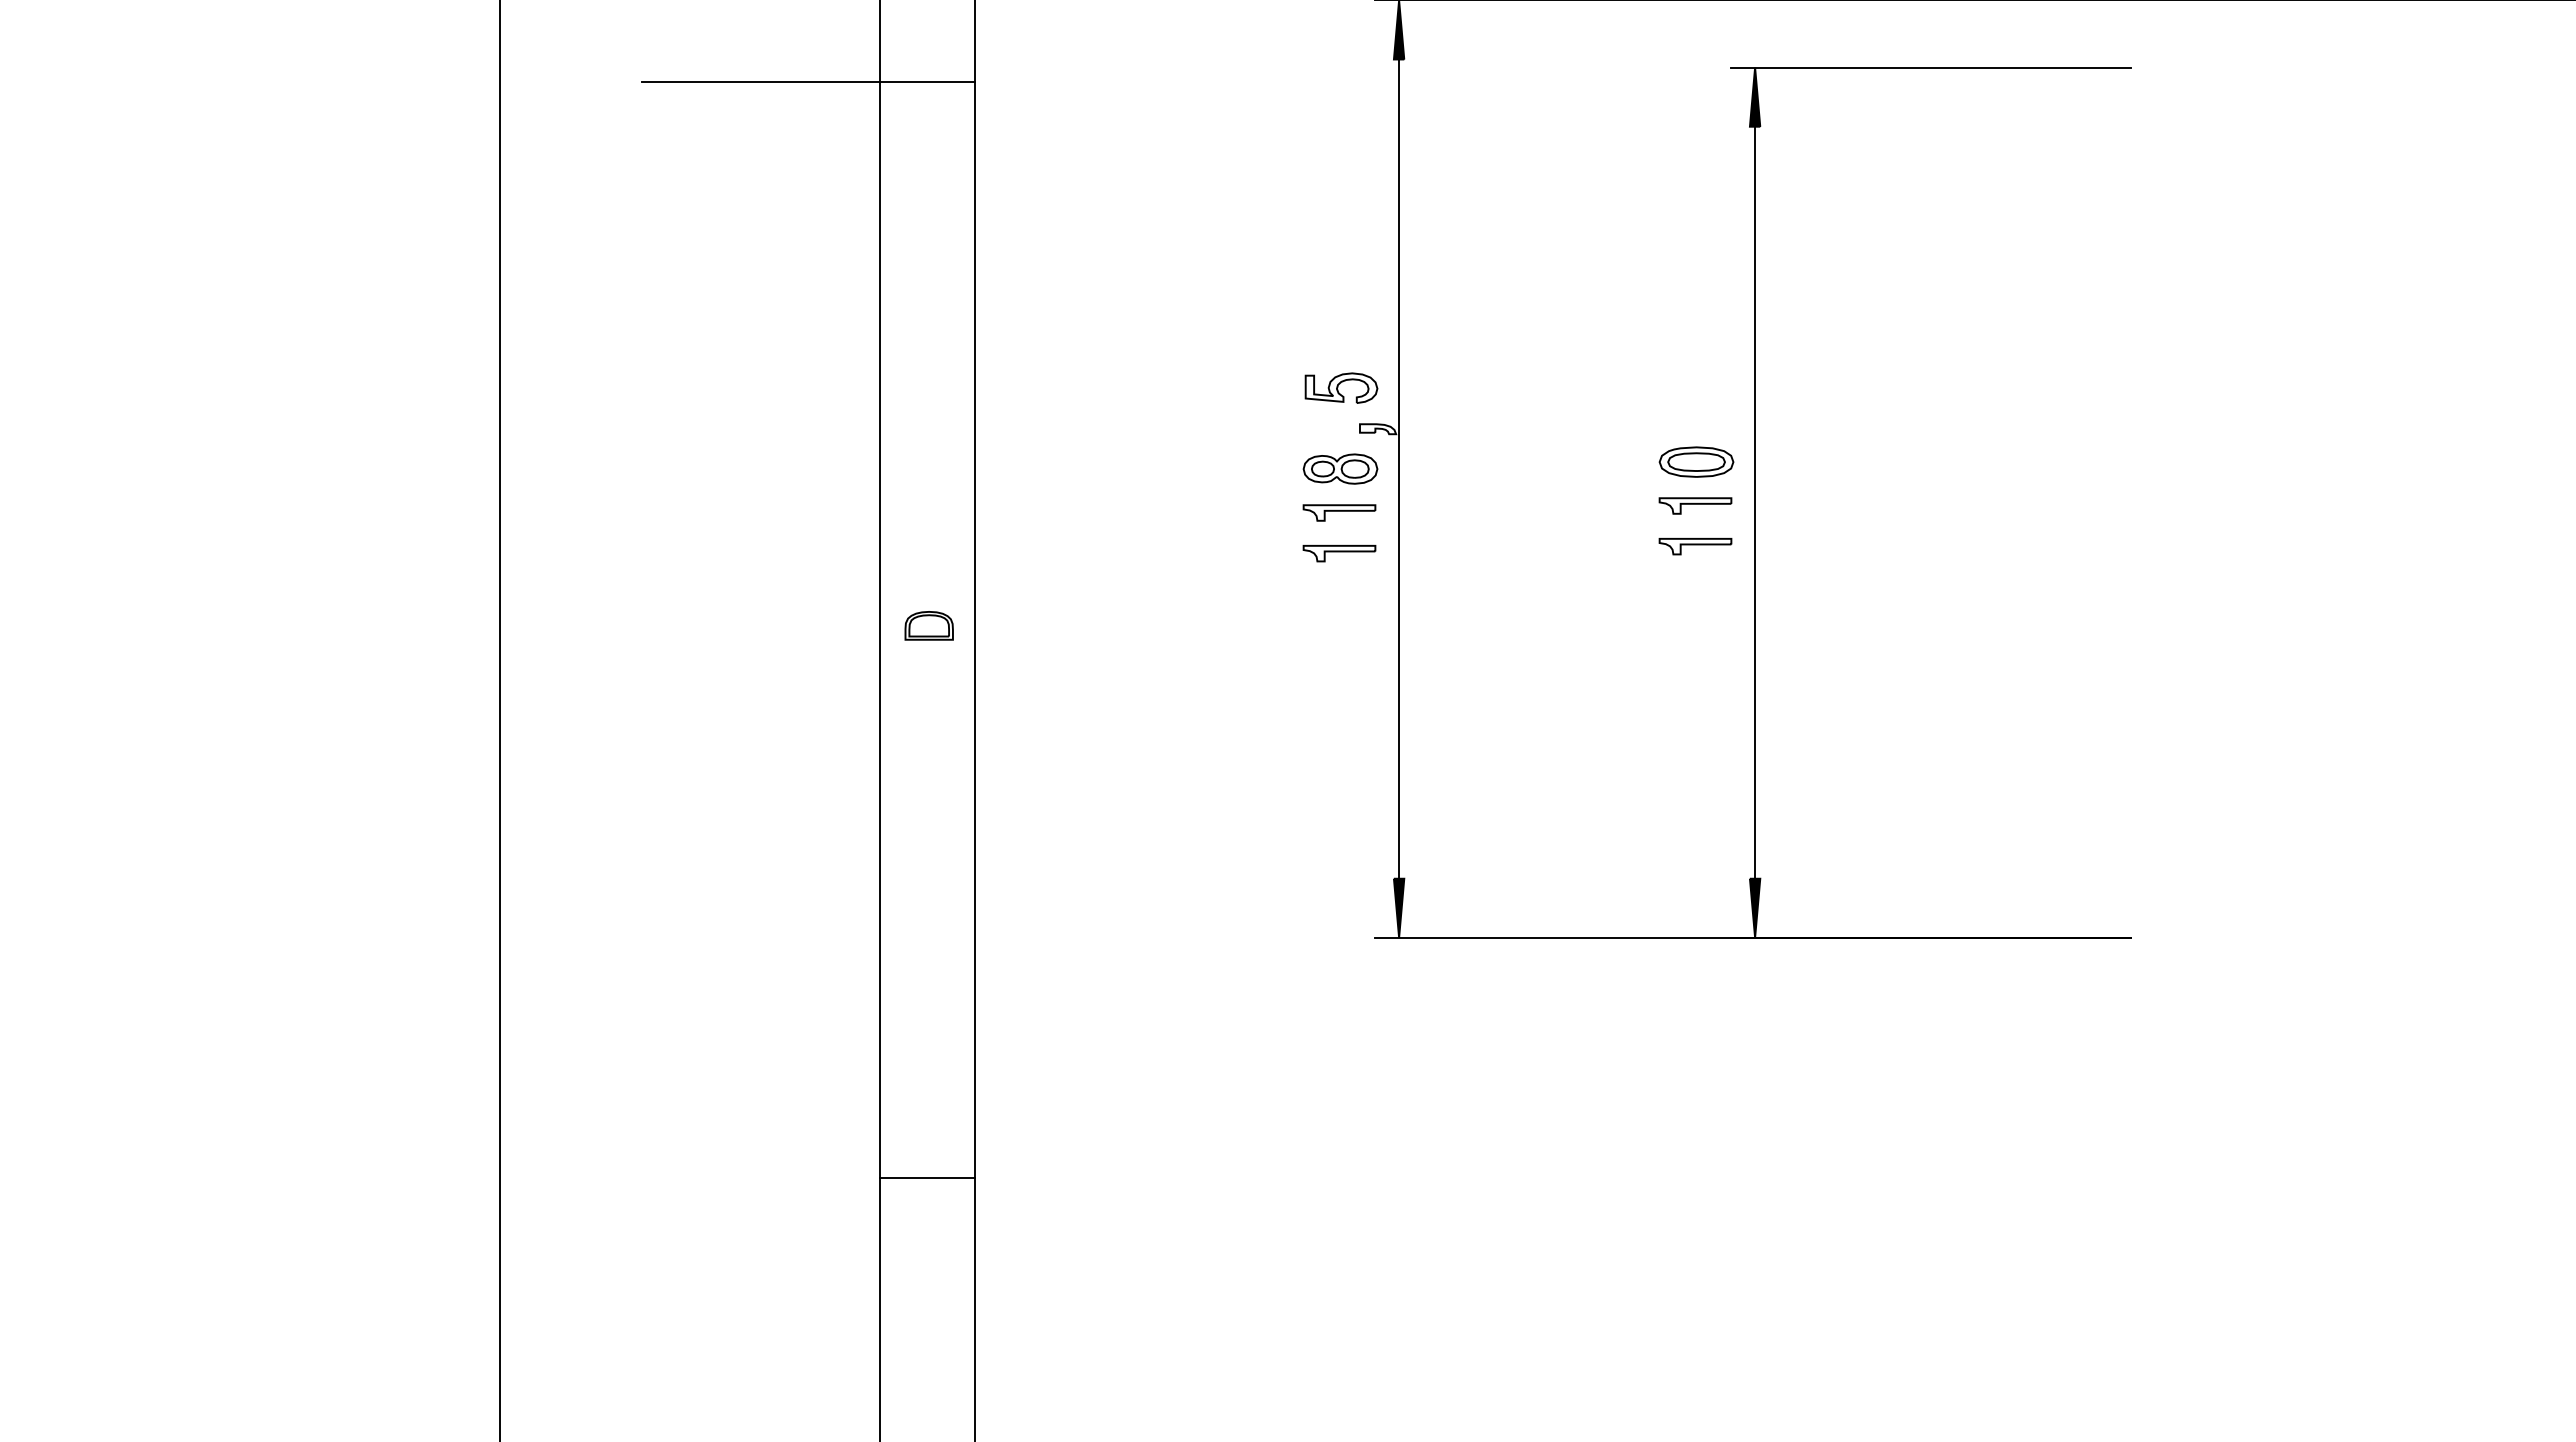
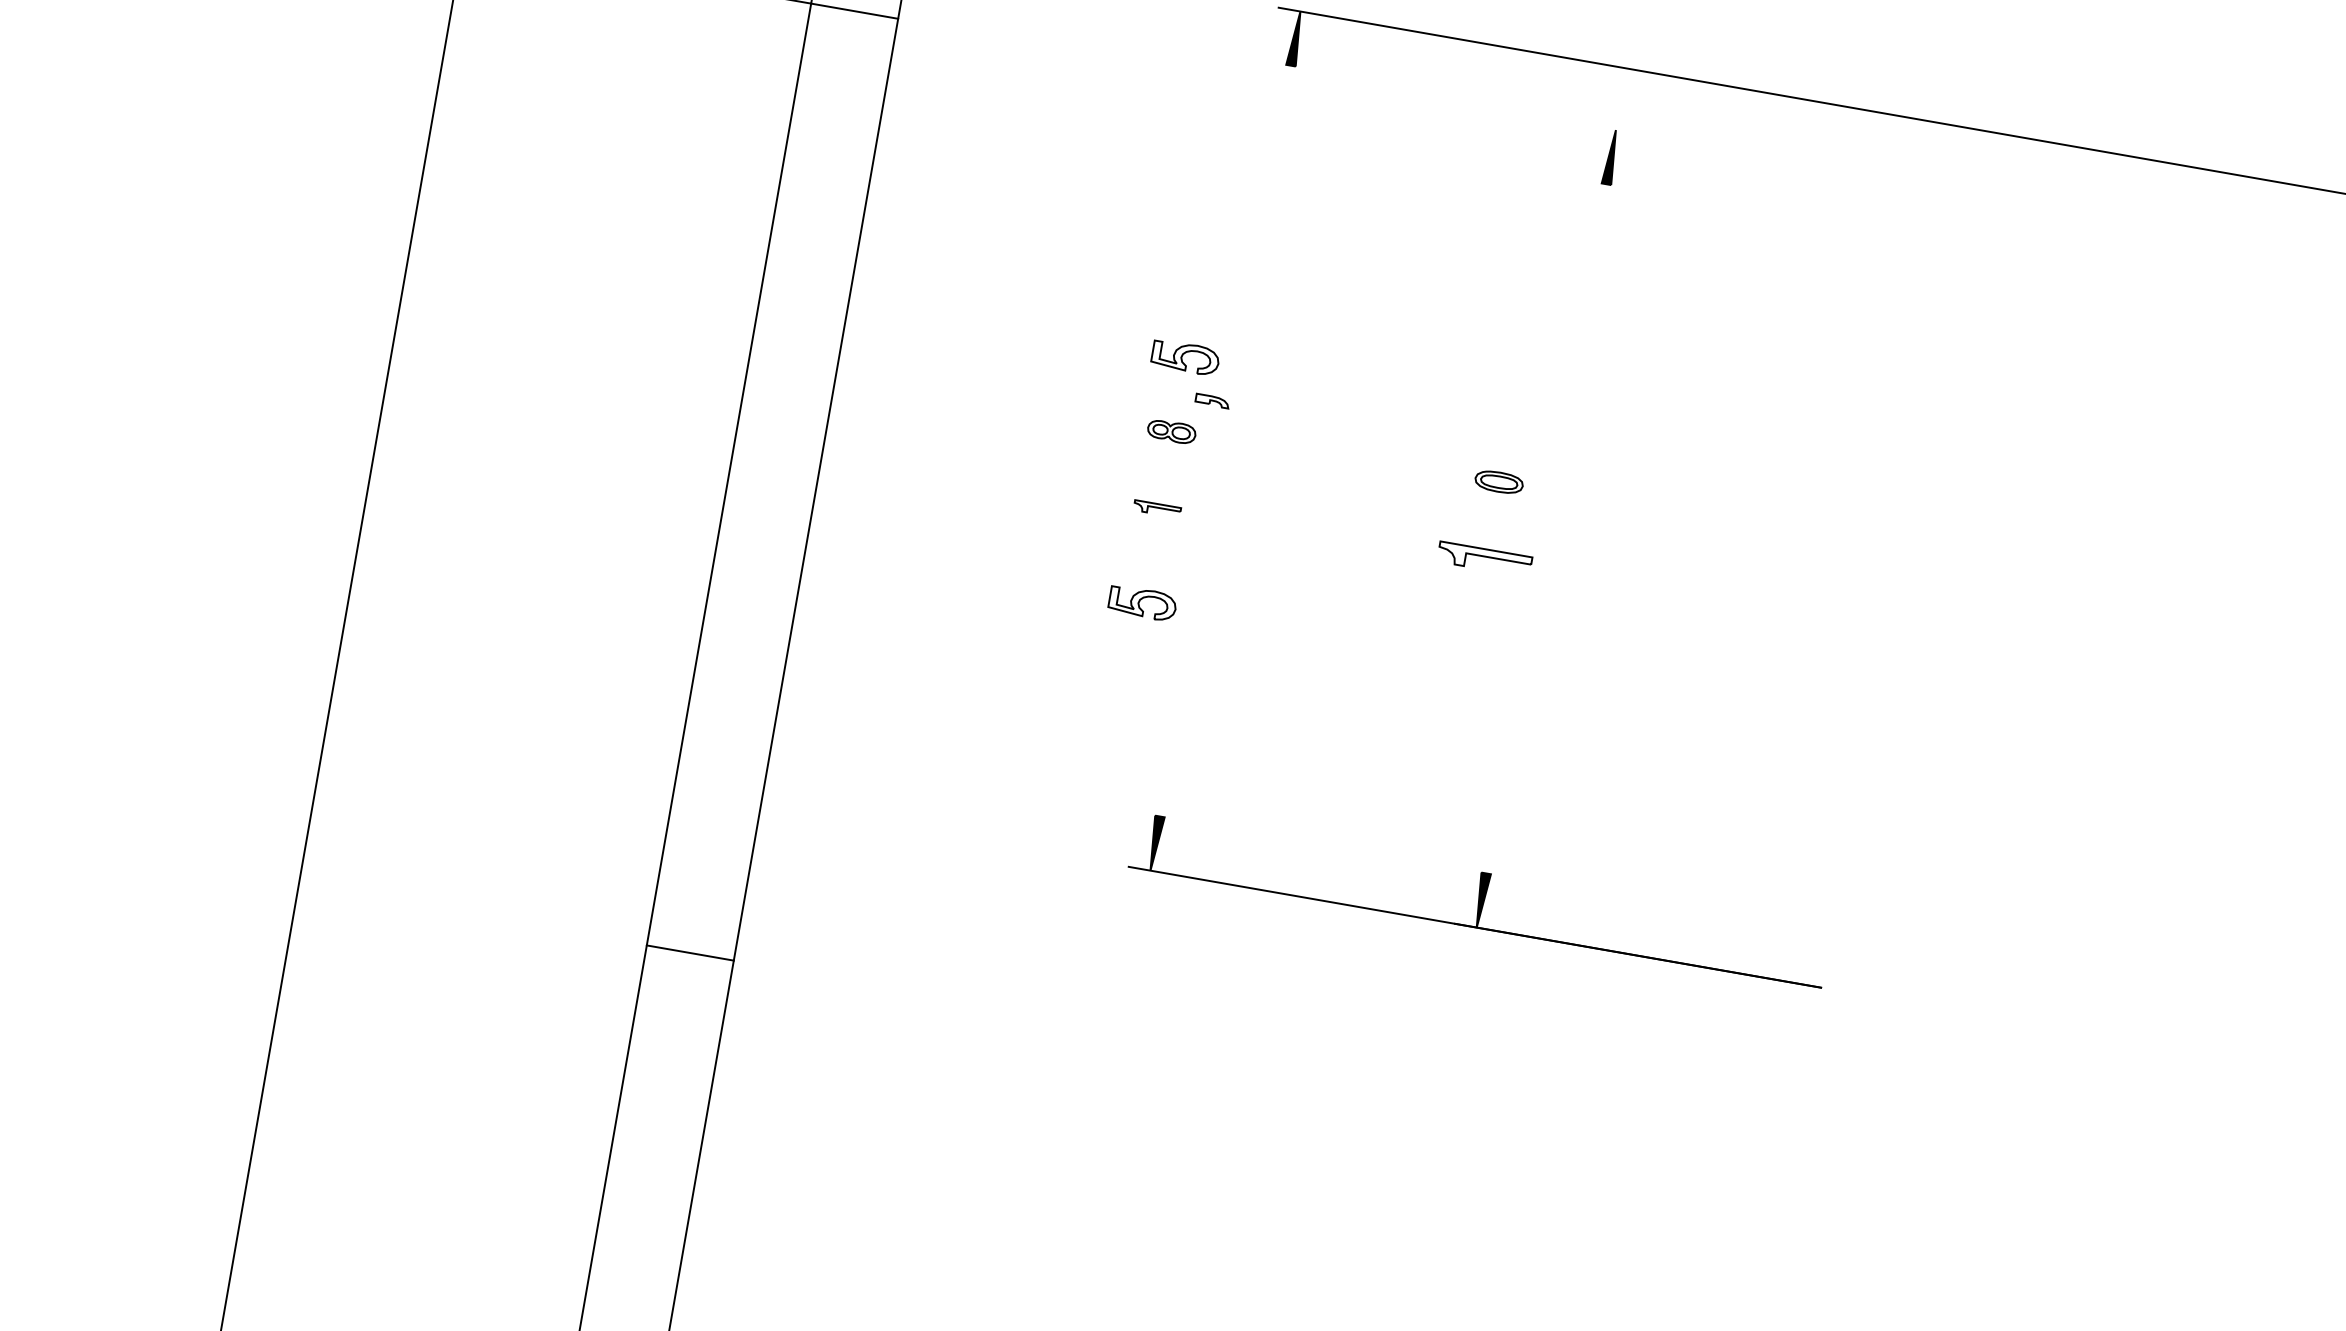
line: (1930, 67) -> (1776, 158), removed
part: (1696, 461) -> (1499, 481), size x0.7
part: (1340, 468) -> (1171, 431), size x0.7
line: (1399, 468) -> (1225, 440), removed
line: (1755, 502) -> (1546, 528), removed
part: (1695, 505) -> (1491, 521), removed
part: (1339, 512) -> (1163, 471), removed
part: (1695, 546) -> (1484, 559), size x1.4
part: (1339, 553) -> (1157, 508), size x0.7
part: (928, 625) -> (769, 509), removed
part: (1341, 655) -> (1142, 602), added
line: (926, 1178) -> (689, 953), moved

